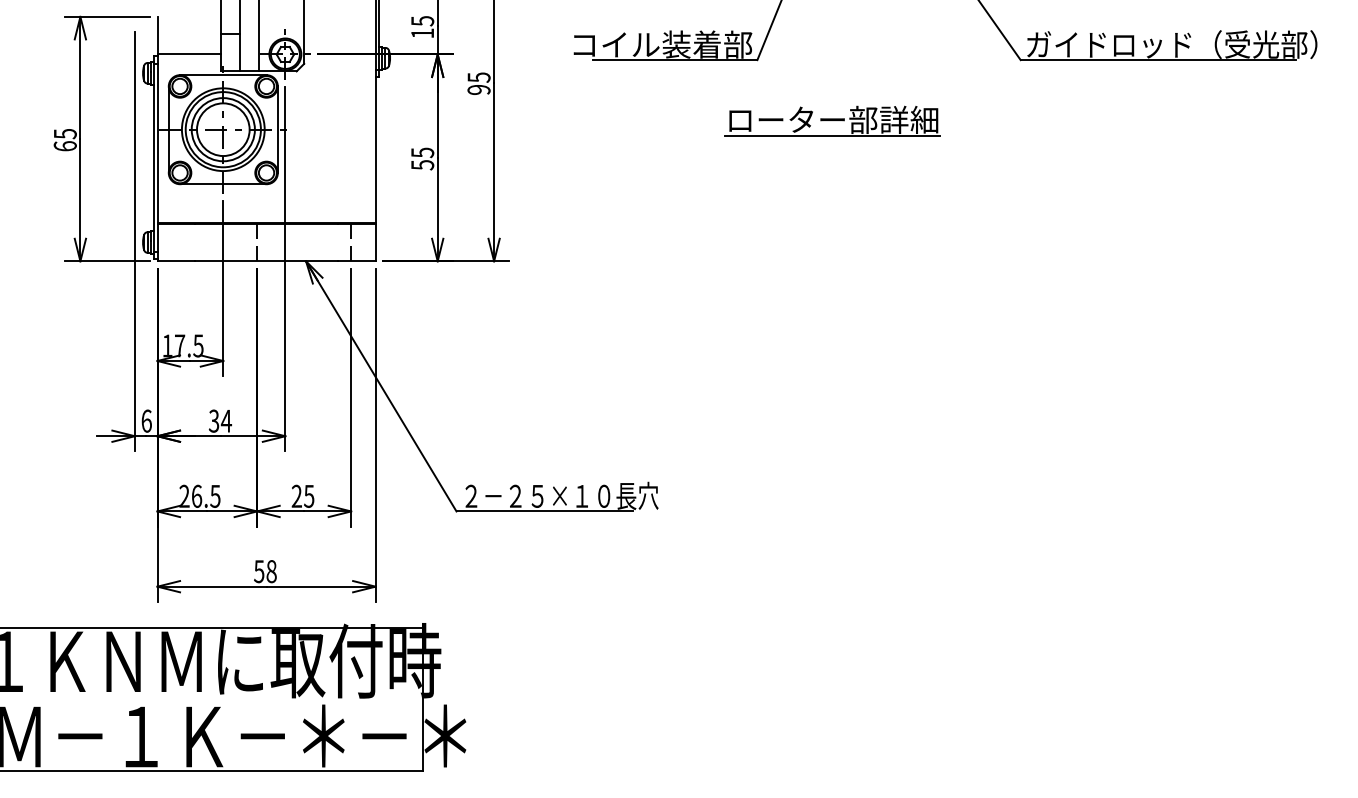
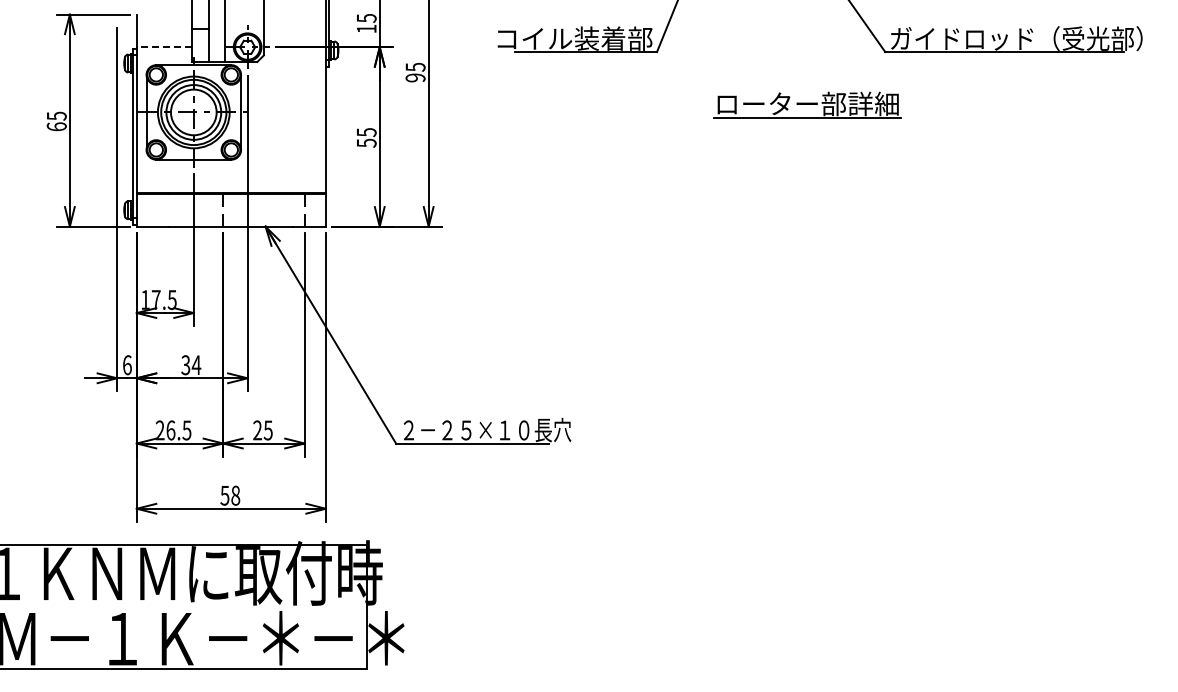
line: (189, 54) -> (164, 47), solid -> dashed
part: (832, 120) -> (807, 104), moved

